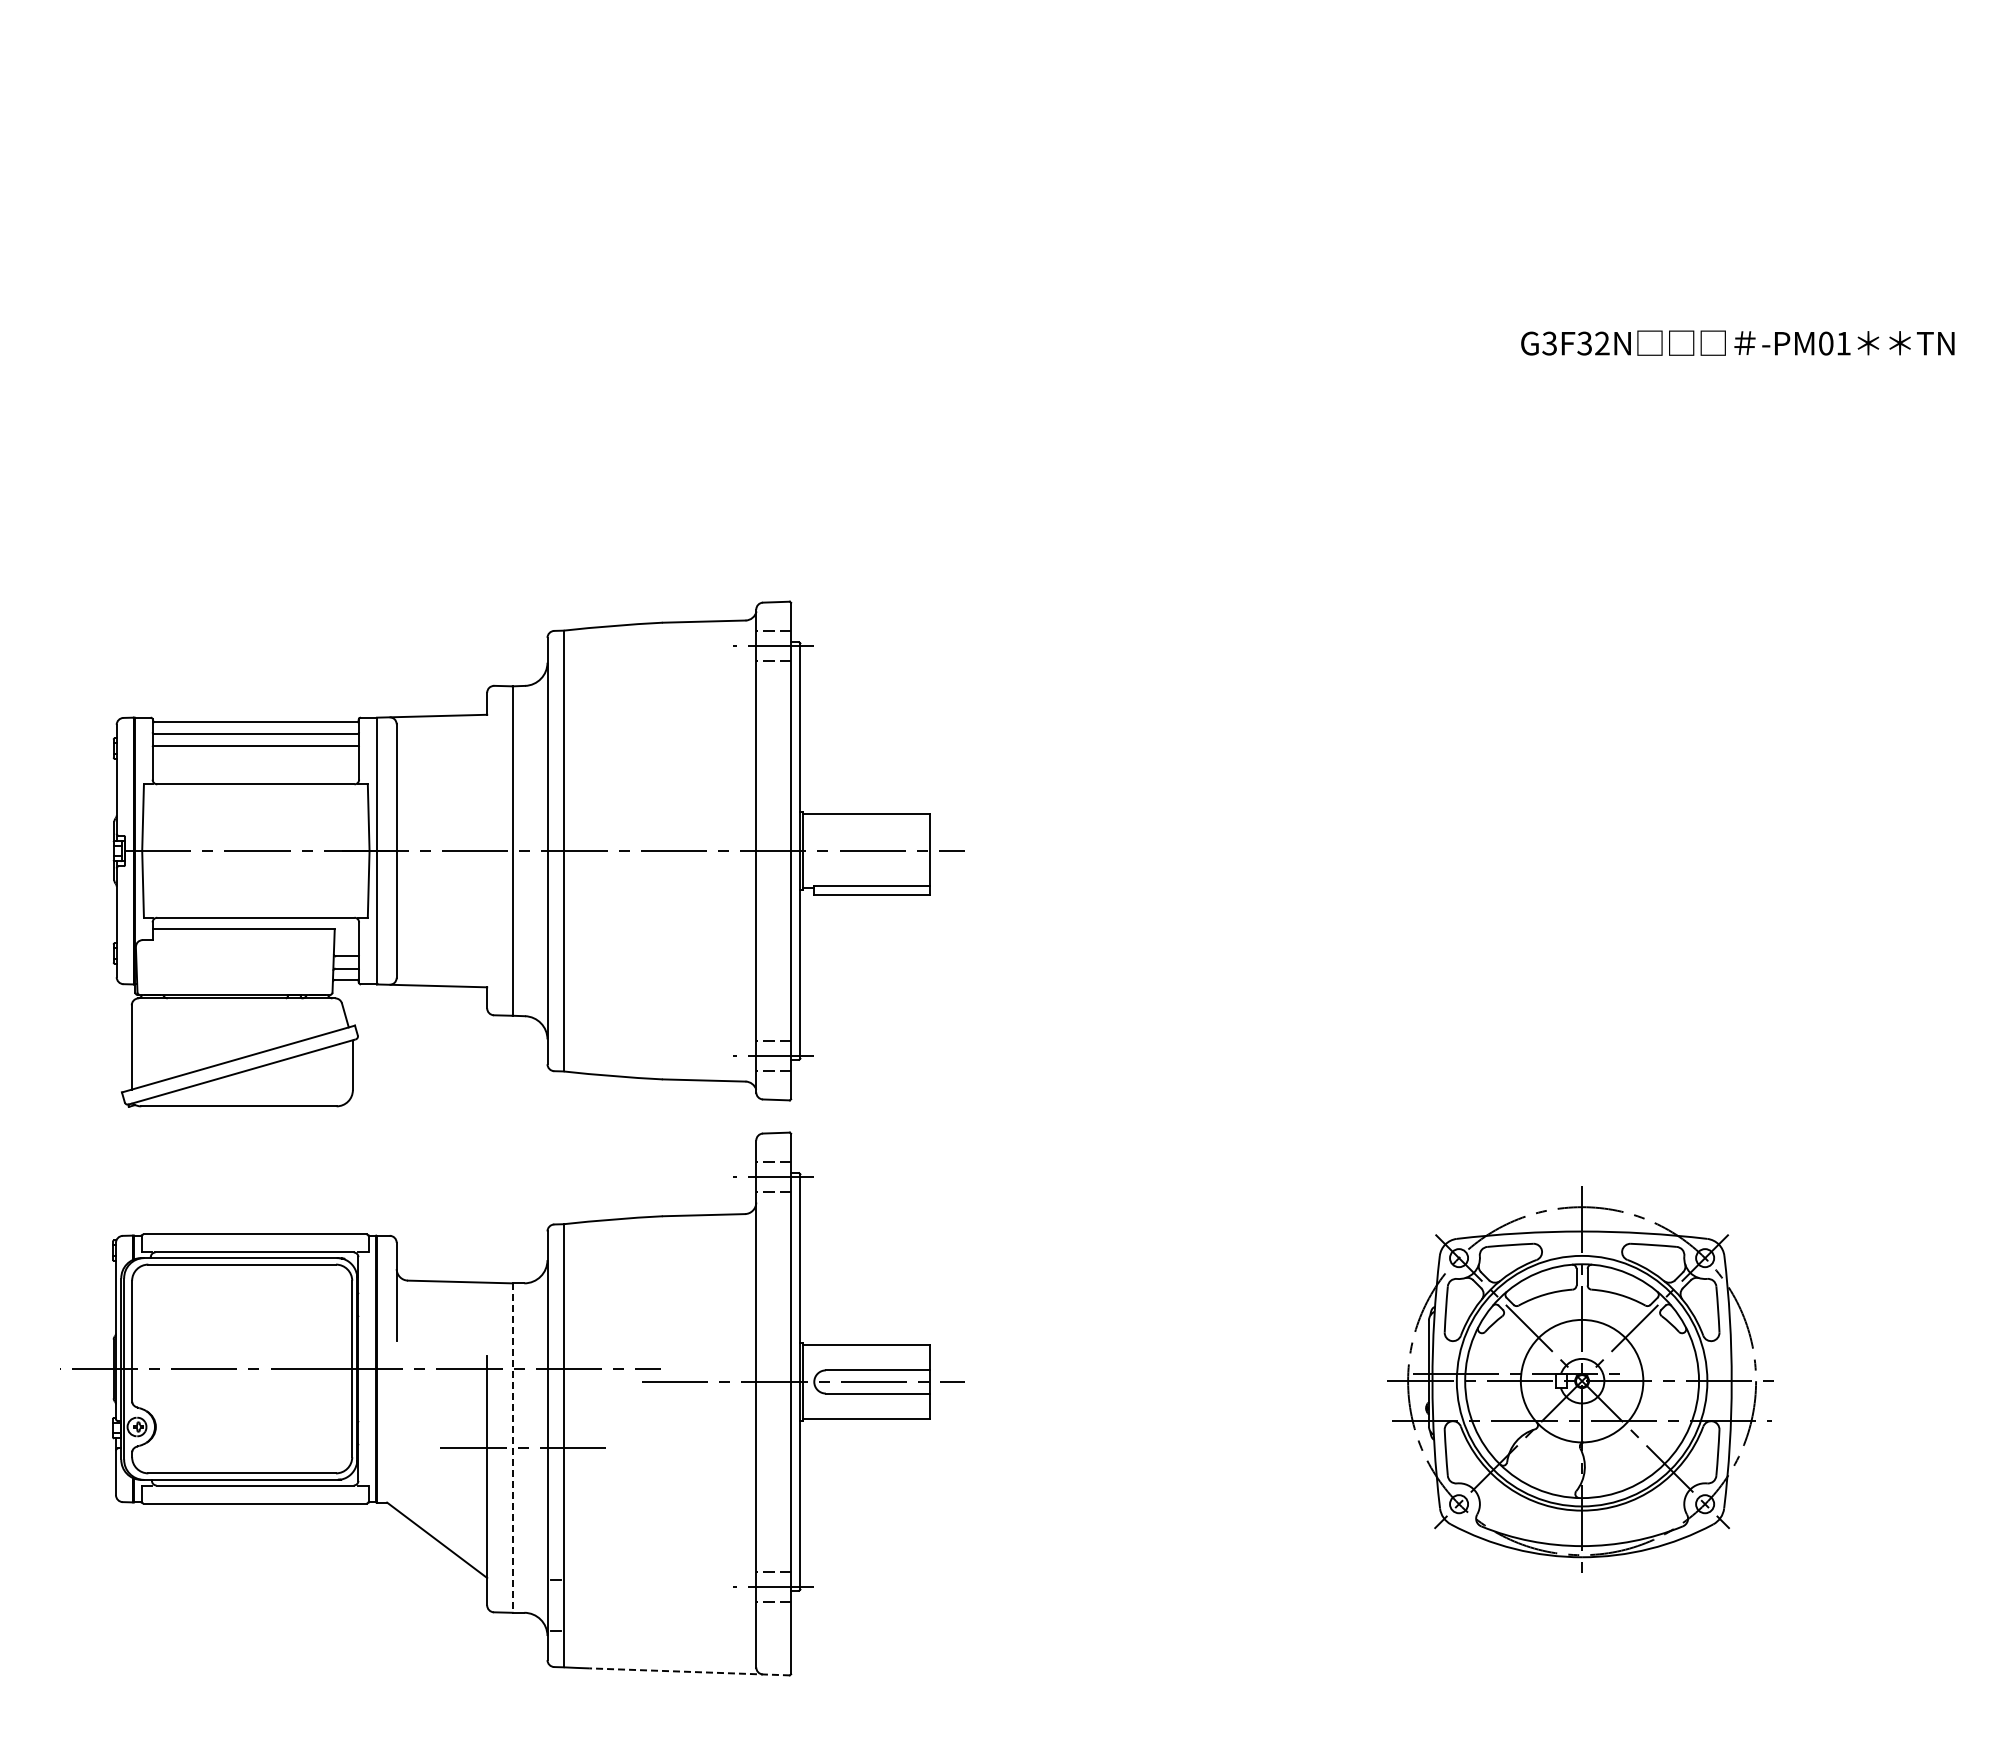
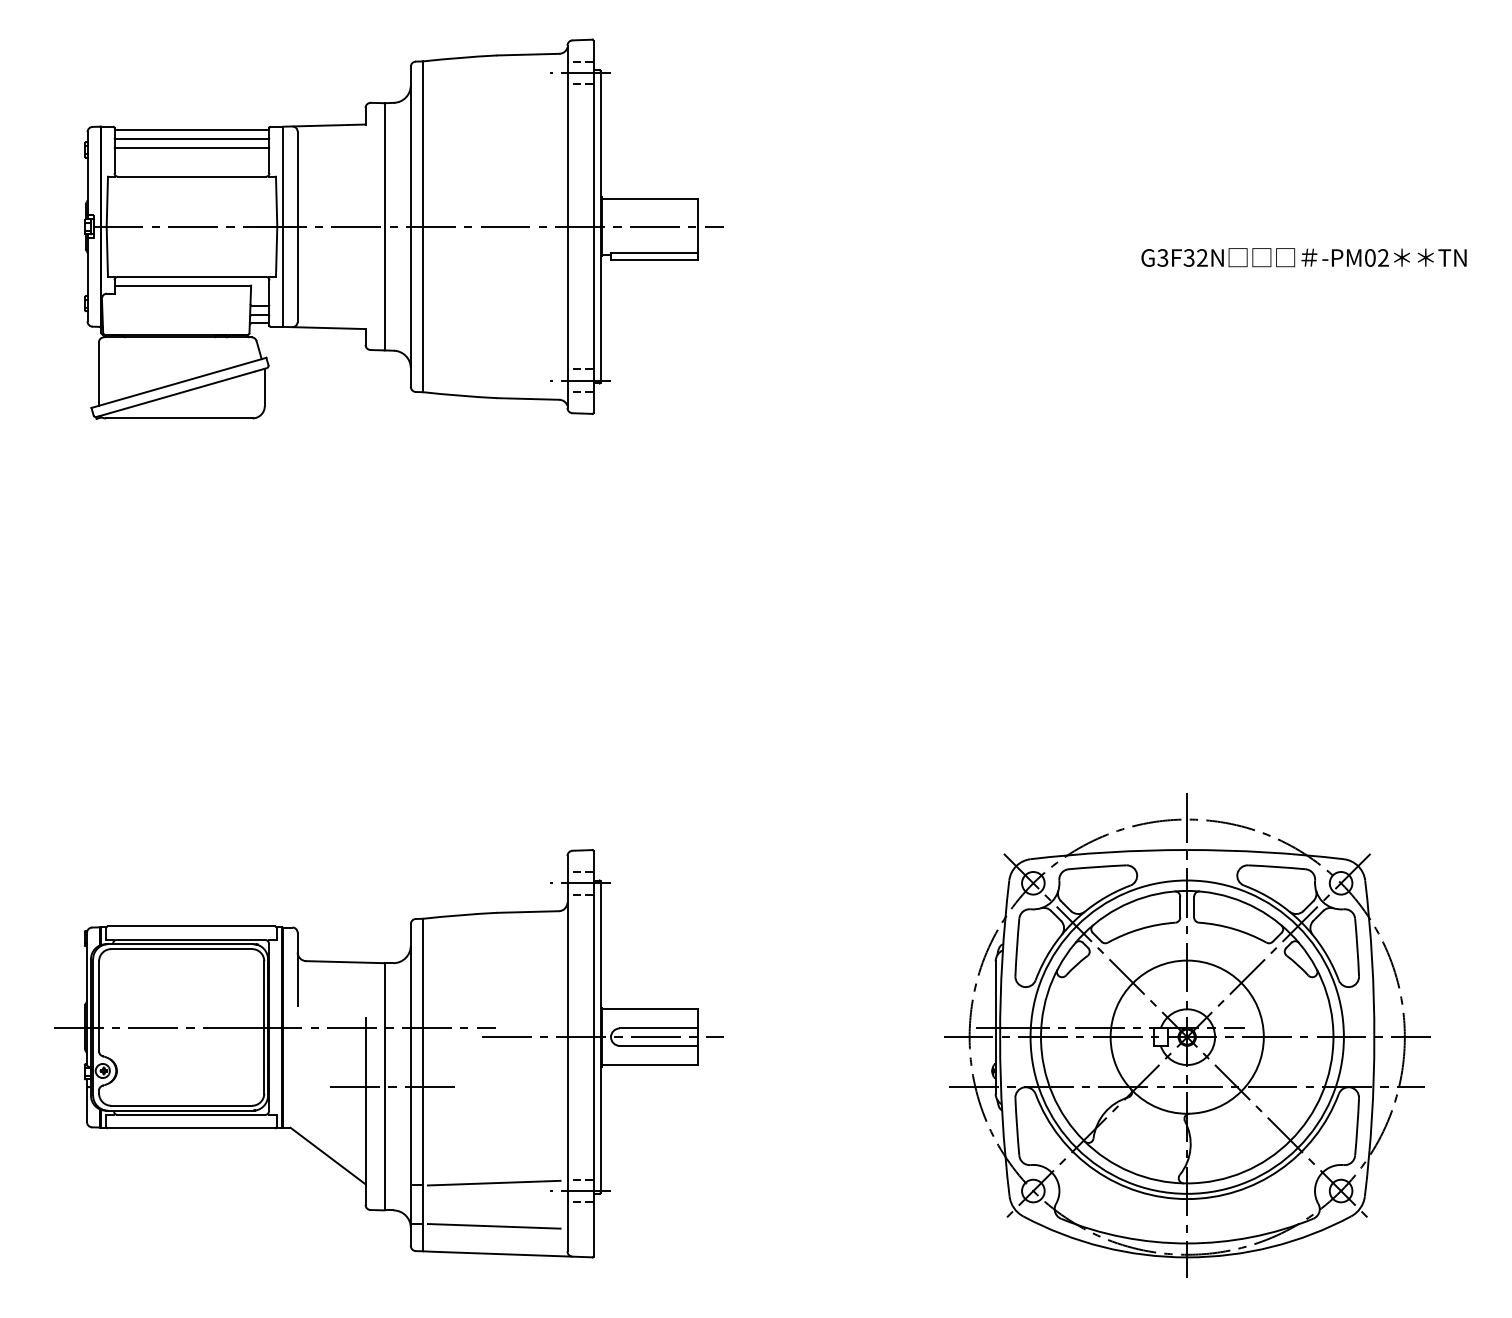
text: (1843, 343) -> (1383, 257), -PM01 -> -PM02
part: (538, 853) -> (404, 228), moved
part: (1581, 1379) -> (1186, 1035), size x1.67
line: (512, 1448) -> (384, 1087), dashed -> solid
line: (658, 1576) -> (494, 1183), added
line: (658, 1633) -> (494, 1225), added
line: (689, 1671) -> (517, 1254), dashed -> solid

